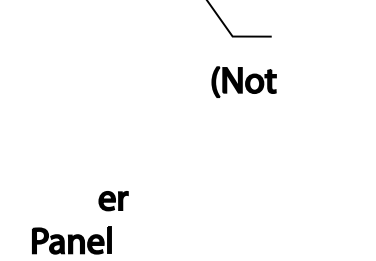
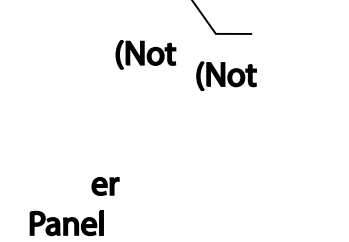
part: (156, 58) -> (145, 54), added

